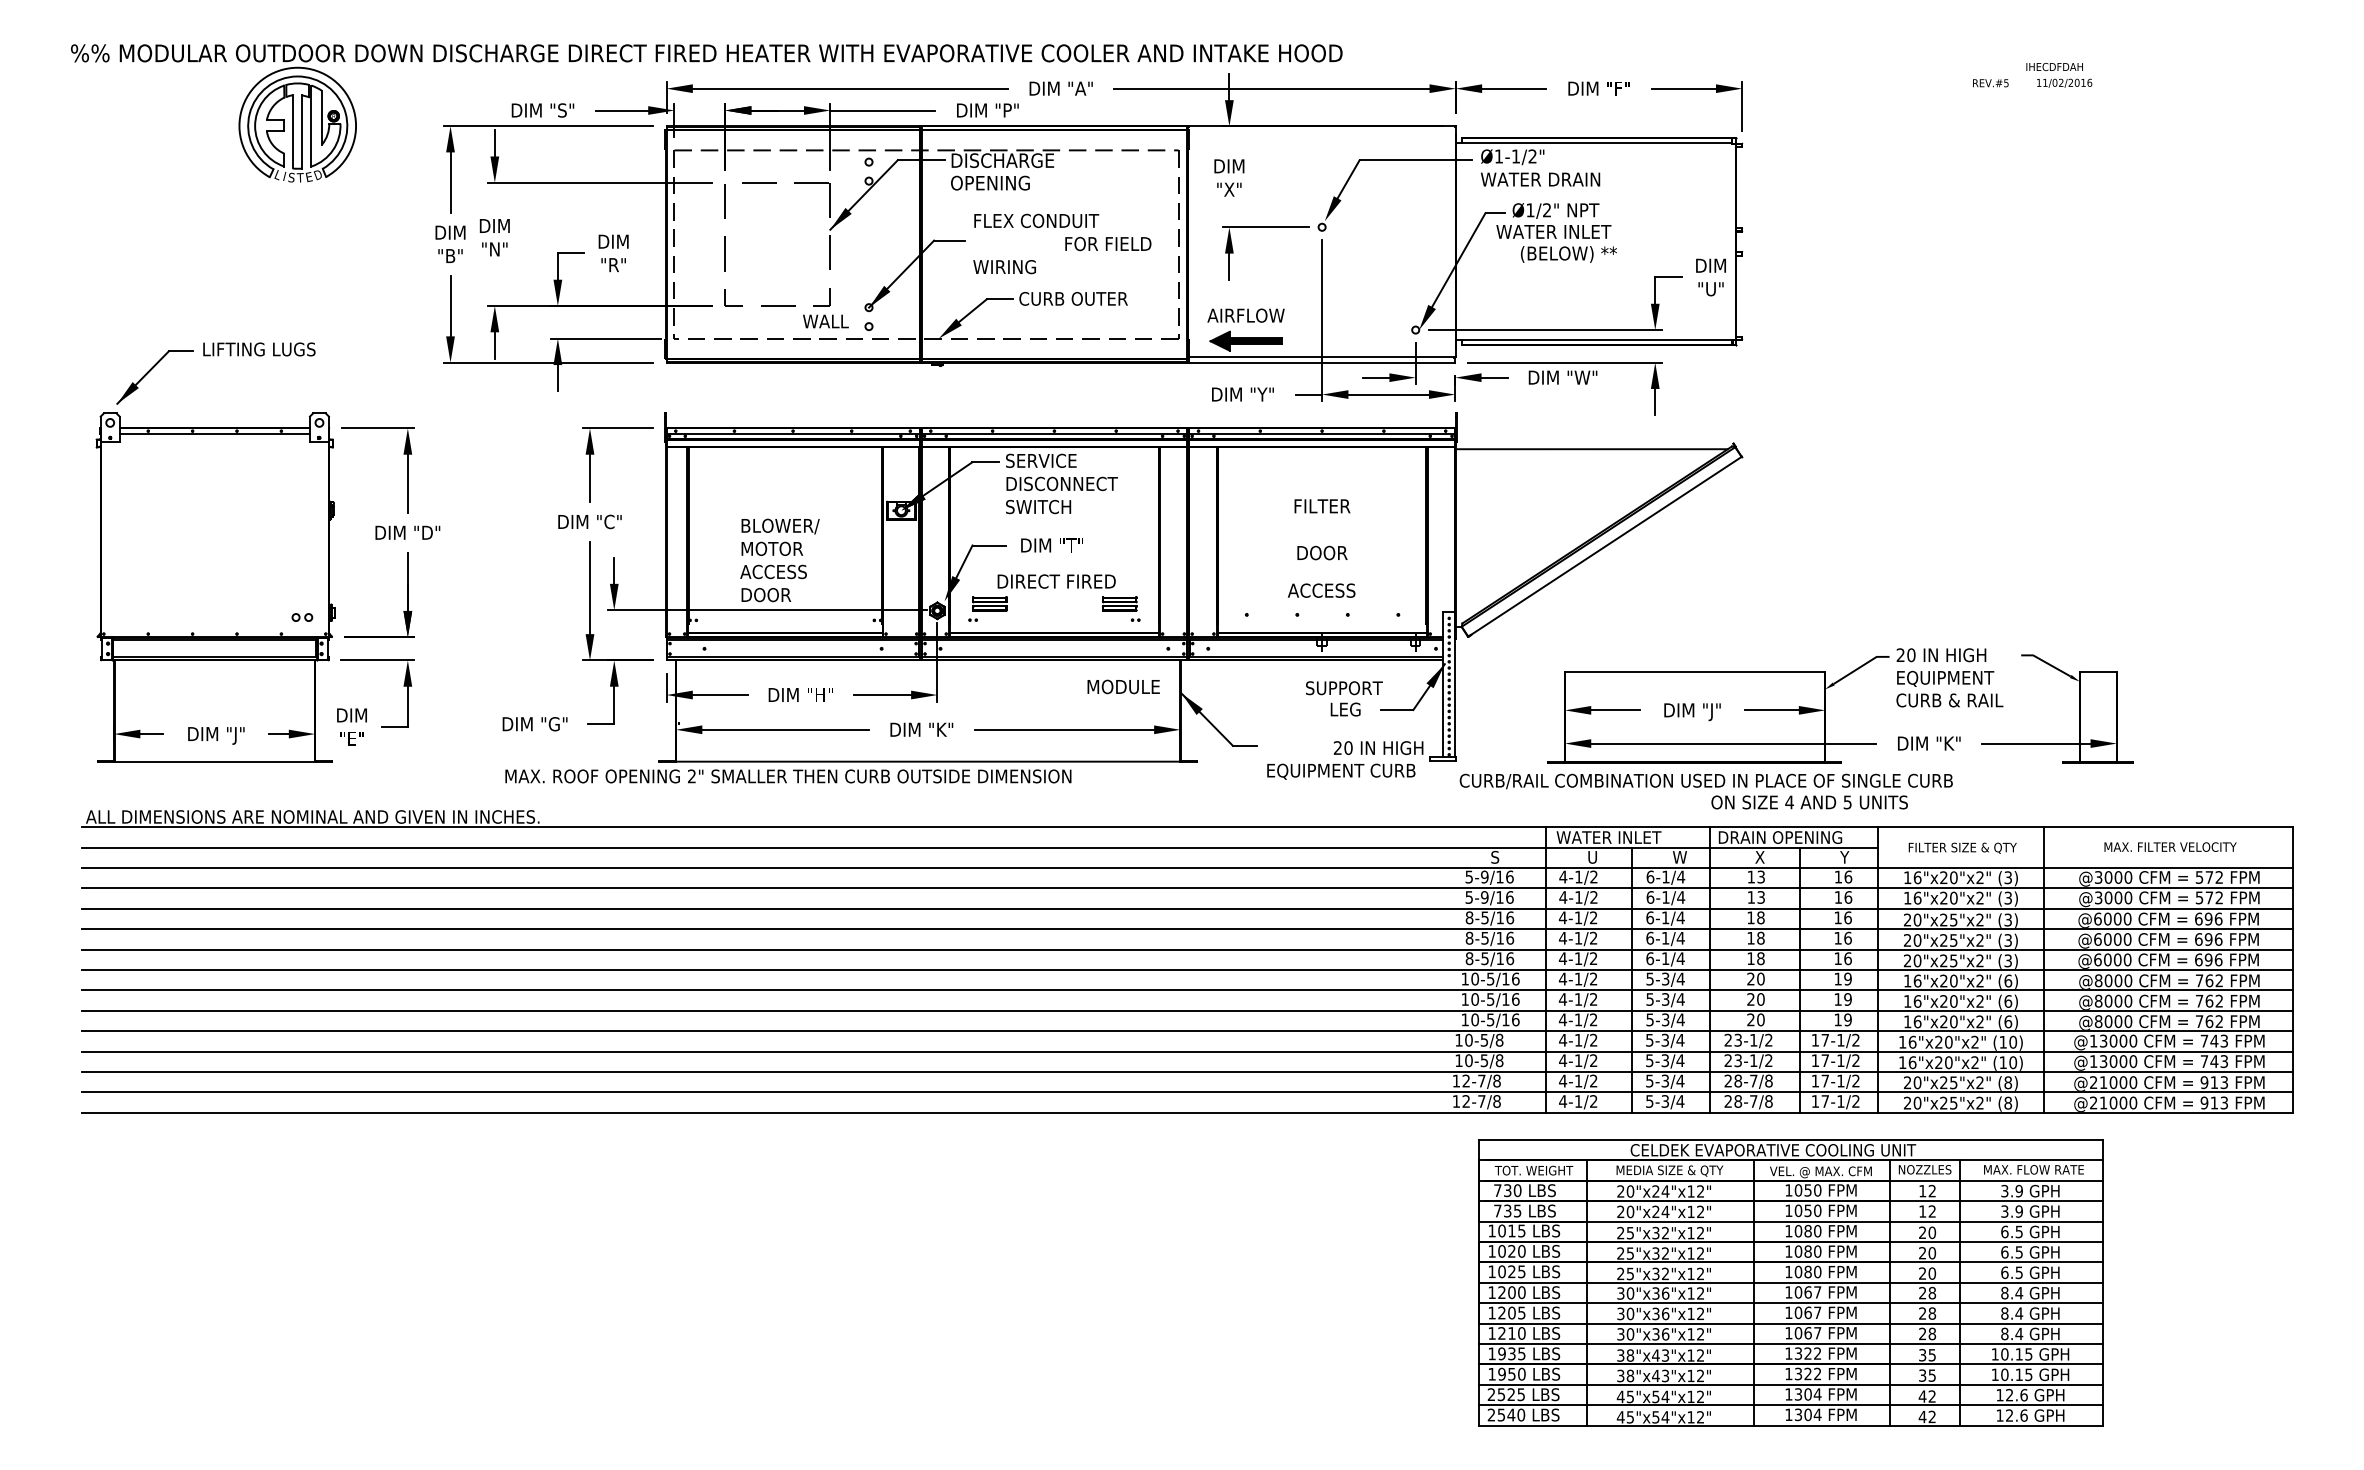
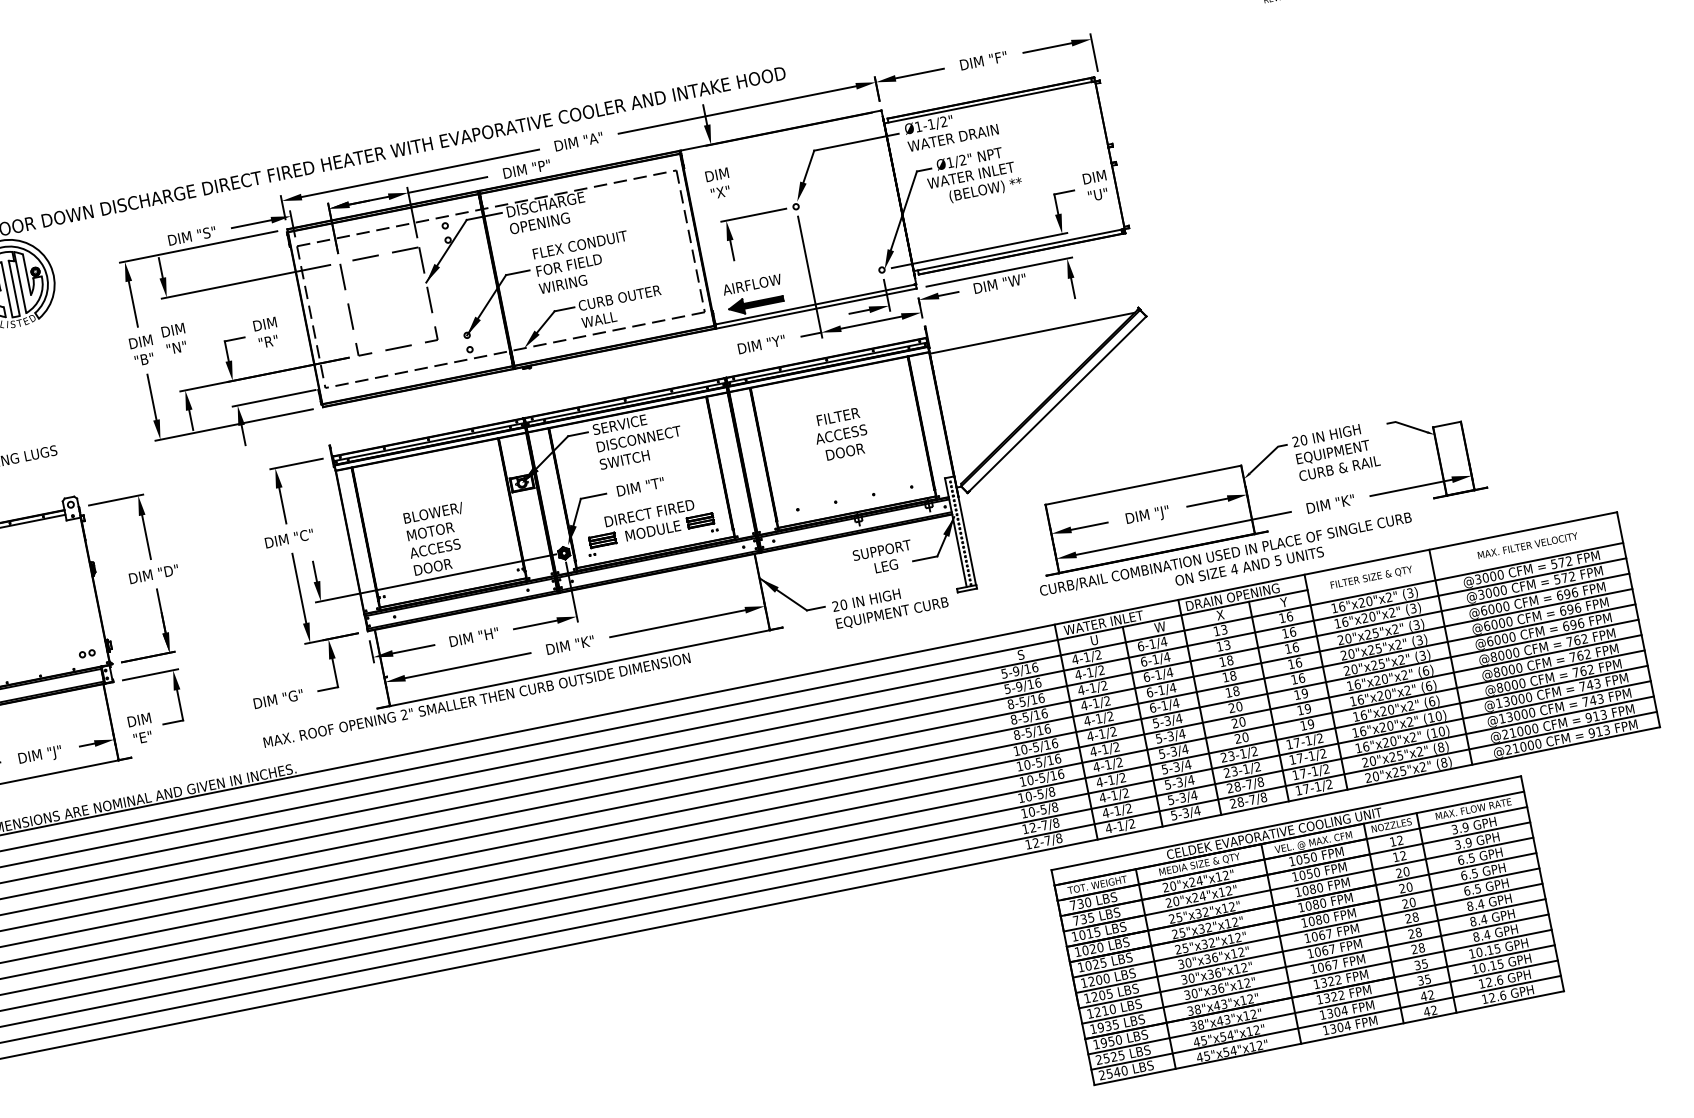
text: (1108, 244) -> (569, 265), moved
text: (825, 321) -> (599, 319), moved
text: (1321, 590) -> (841, 434), moved
text: (1123, 686) -> (652, 530), moved
text: (1378, 747) -> (866, 599), moved
text: (1705, 781) -> (1225, 554), moved

